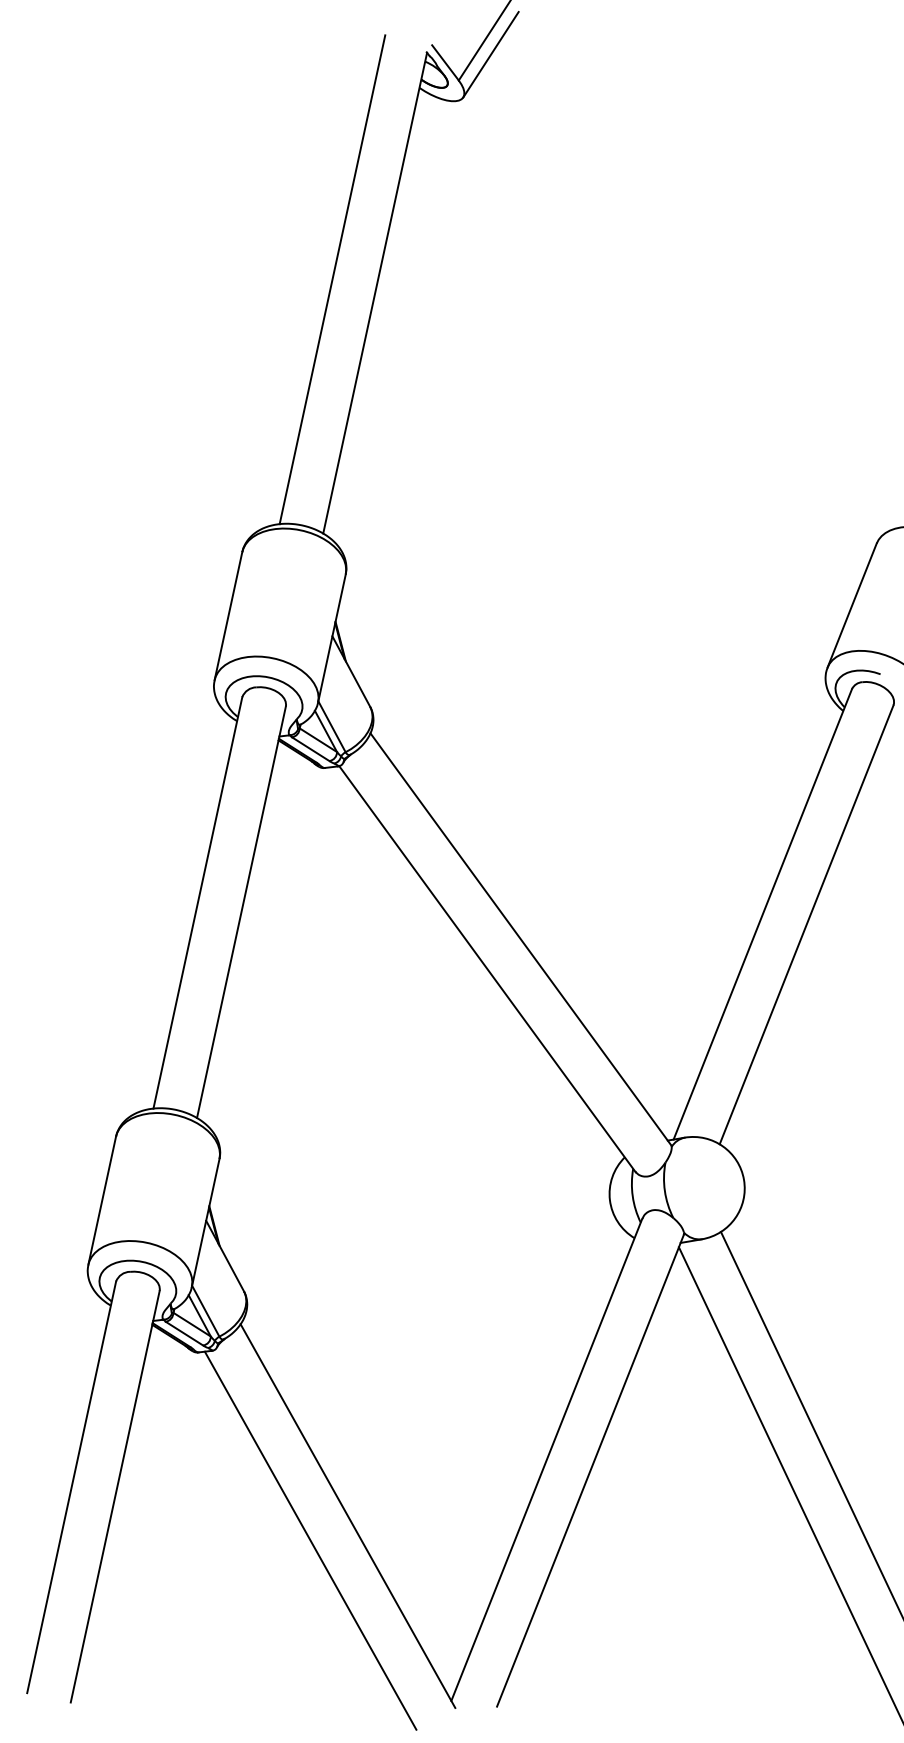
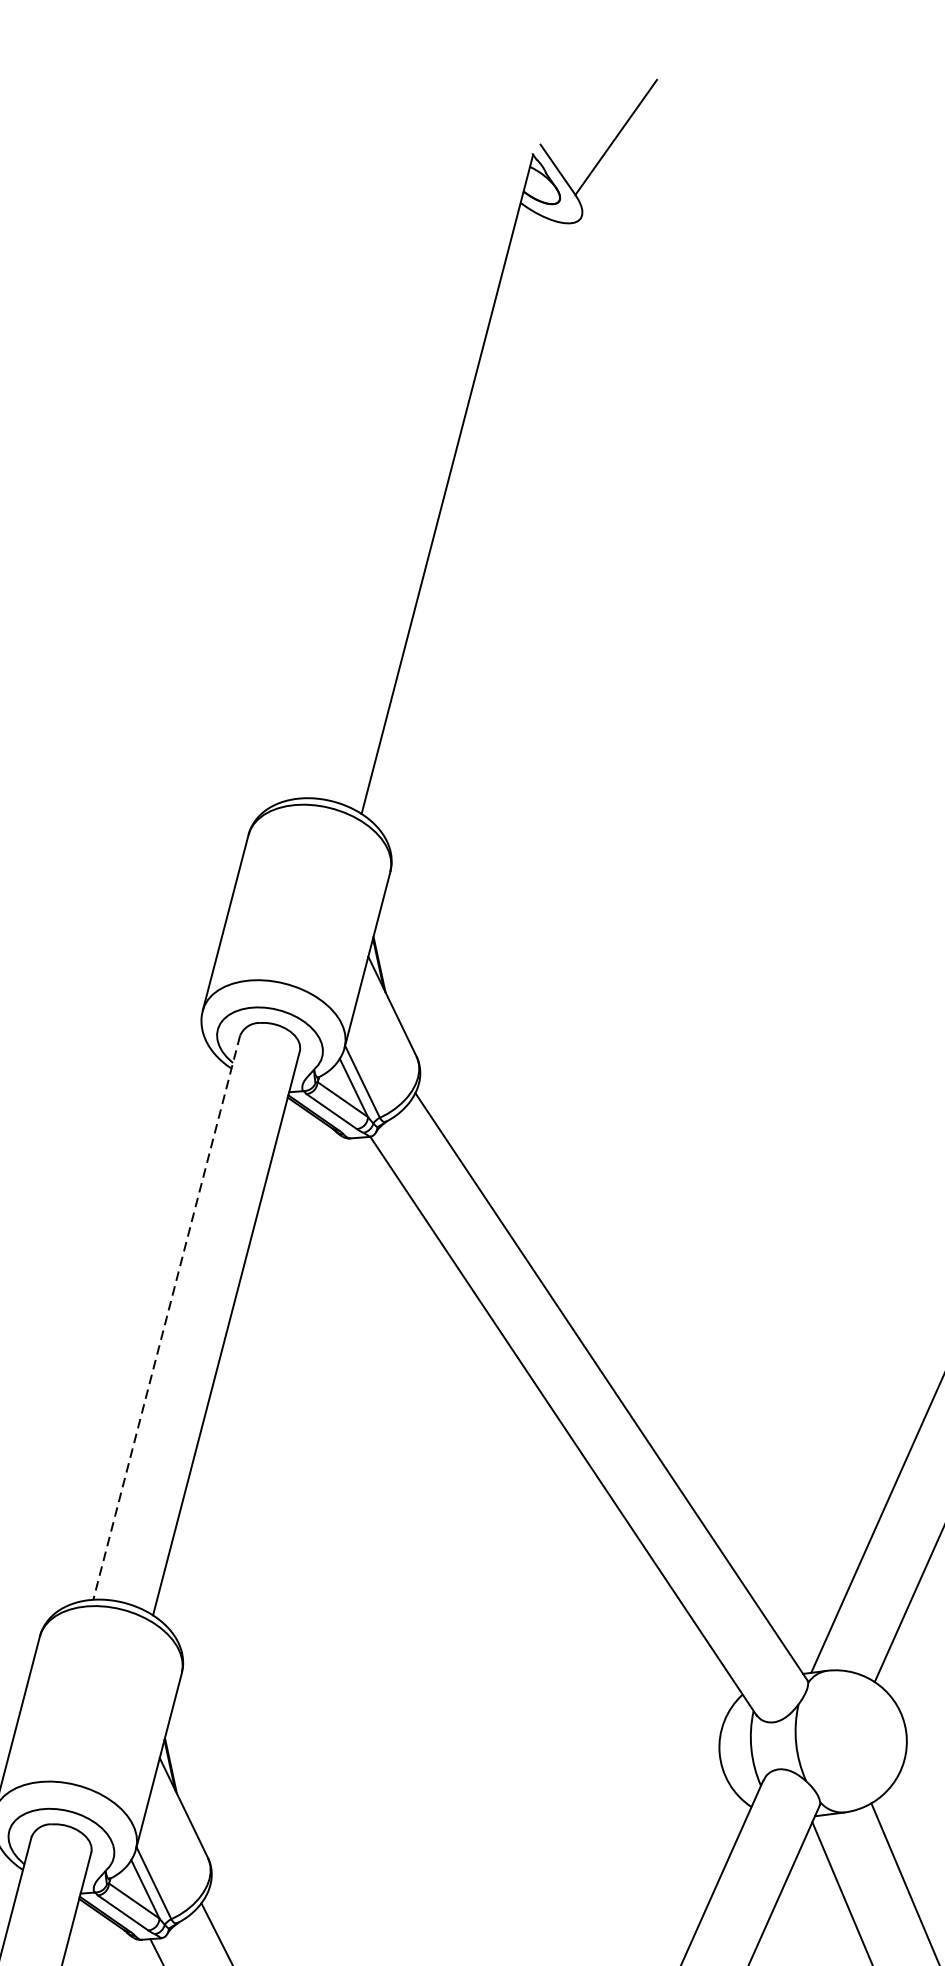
line: (490, 54) -> (620, 160), removed
line: (332, 279) -> (389, 462), removed
line: (197, 902) -> (166, 1317), solid -> dashed

